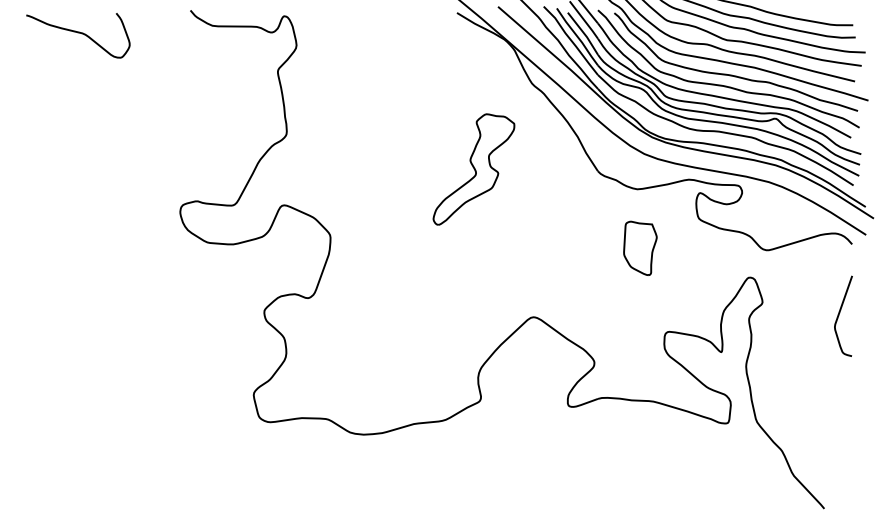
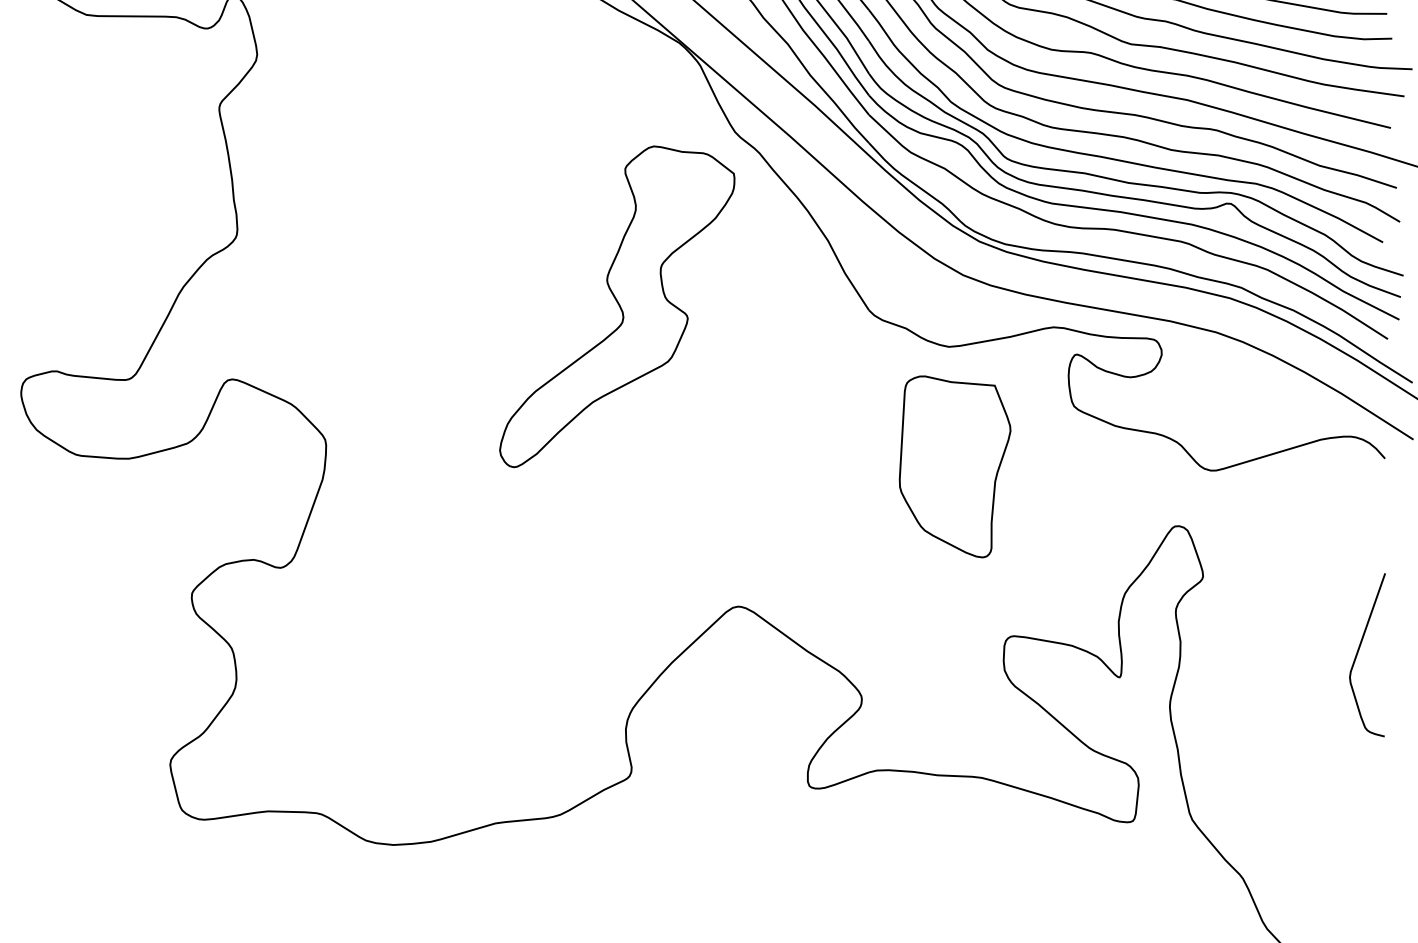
part: (473, 169) -> (616, 306), size x1.43
part: (640, 248) -> (955, 467), size x1.67
curve: (840, 313) -> (1361, 649), moved

